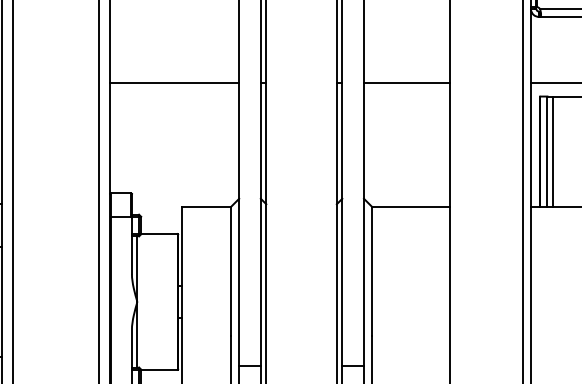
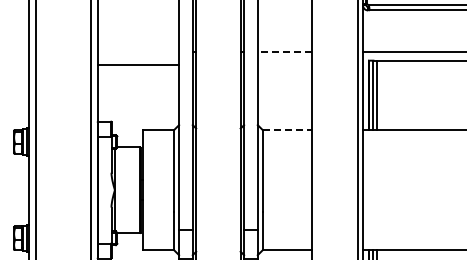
line: (174, 83) -> (138, 65), moved
line: (406, 83) -> (284, 52), solid -> dashed
line: (411, 207) -> (287, 130), solid -> dashed

